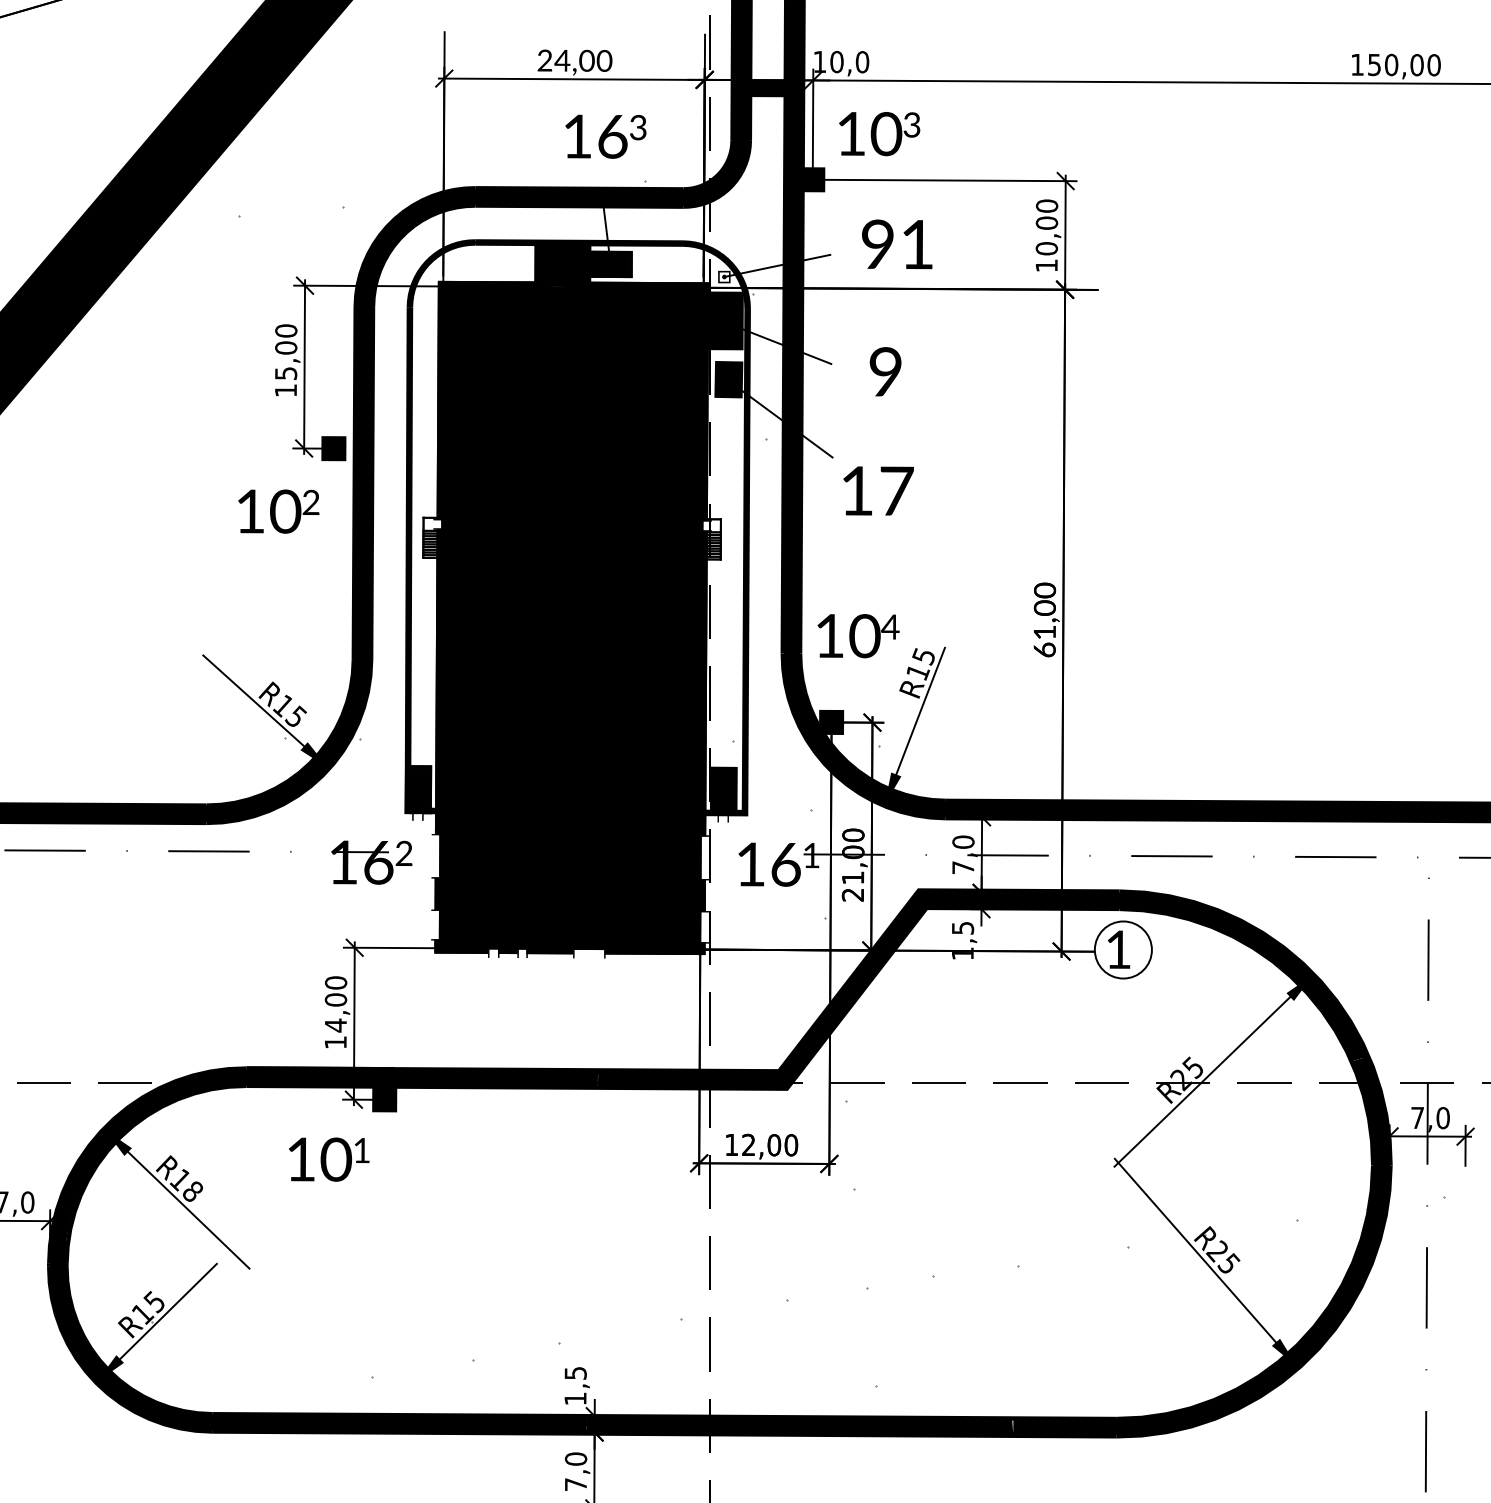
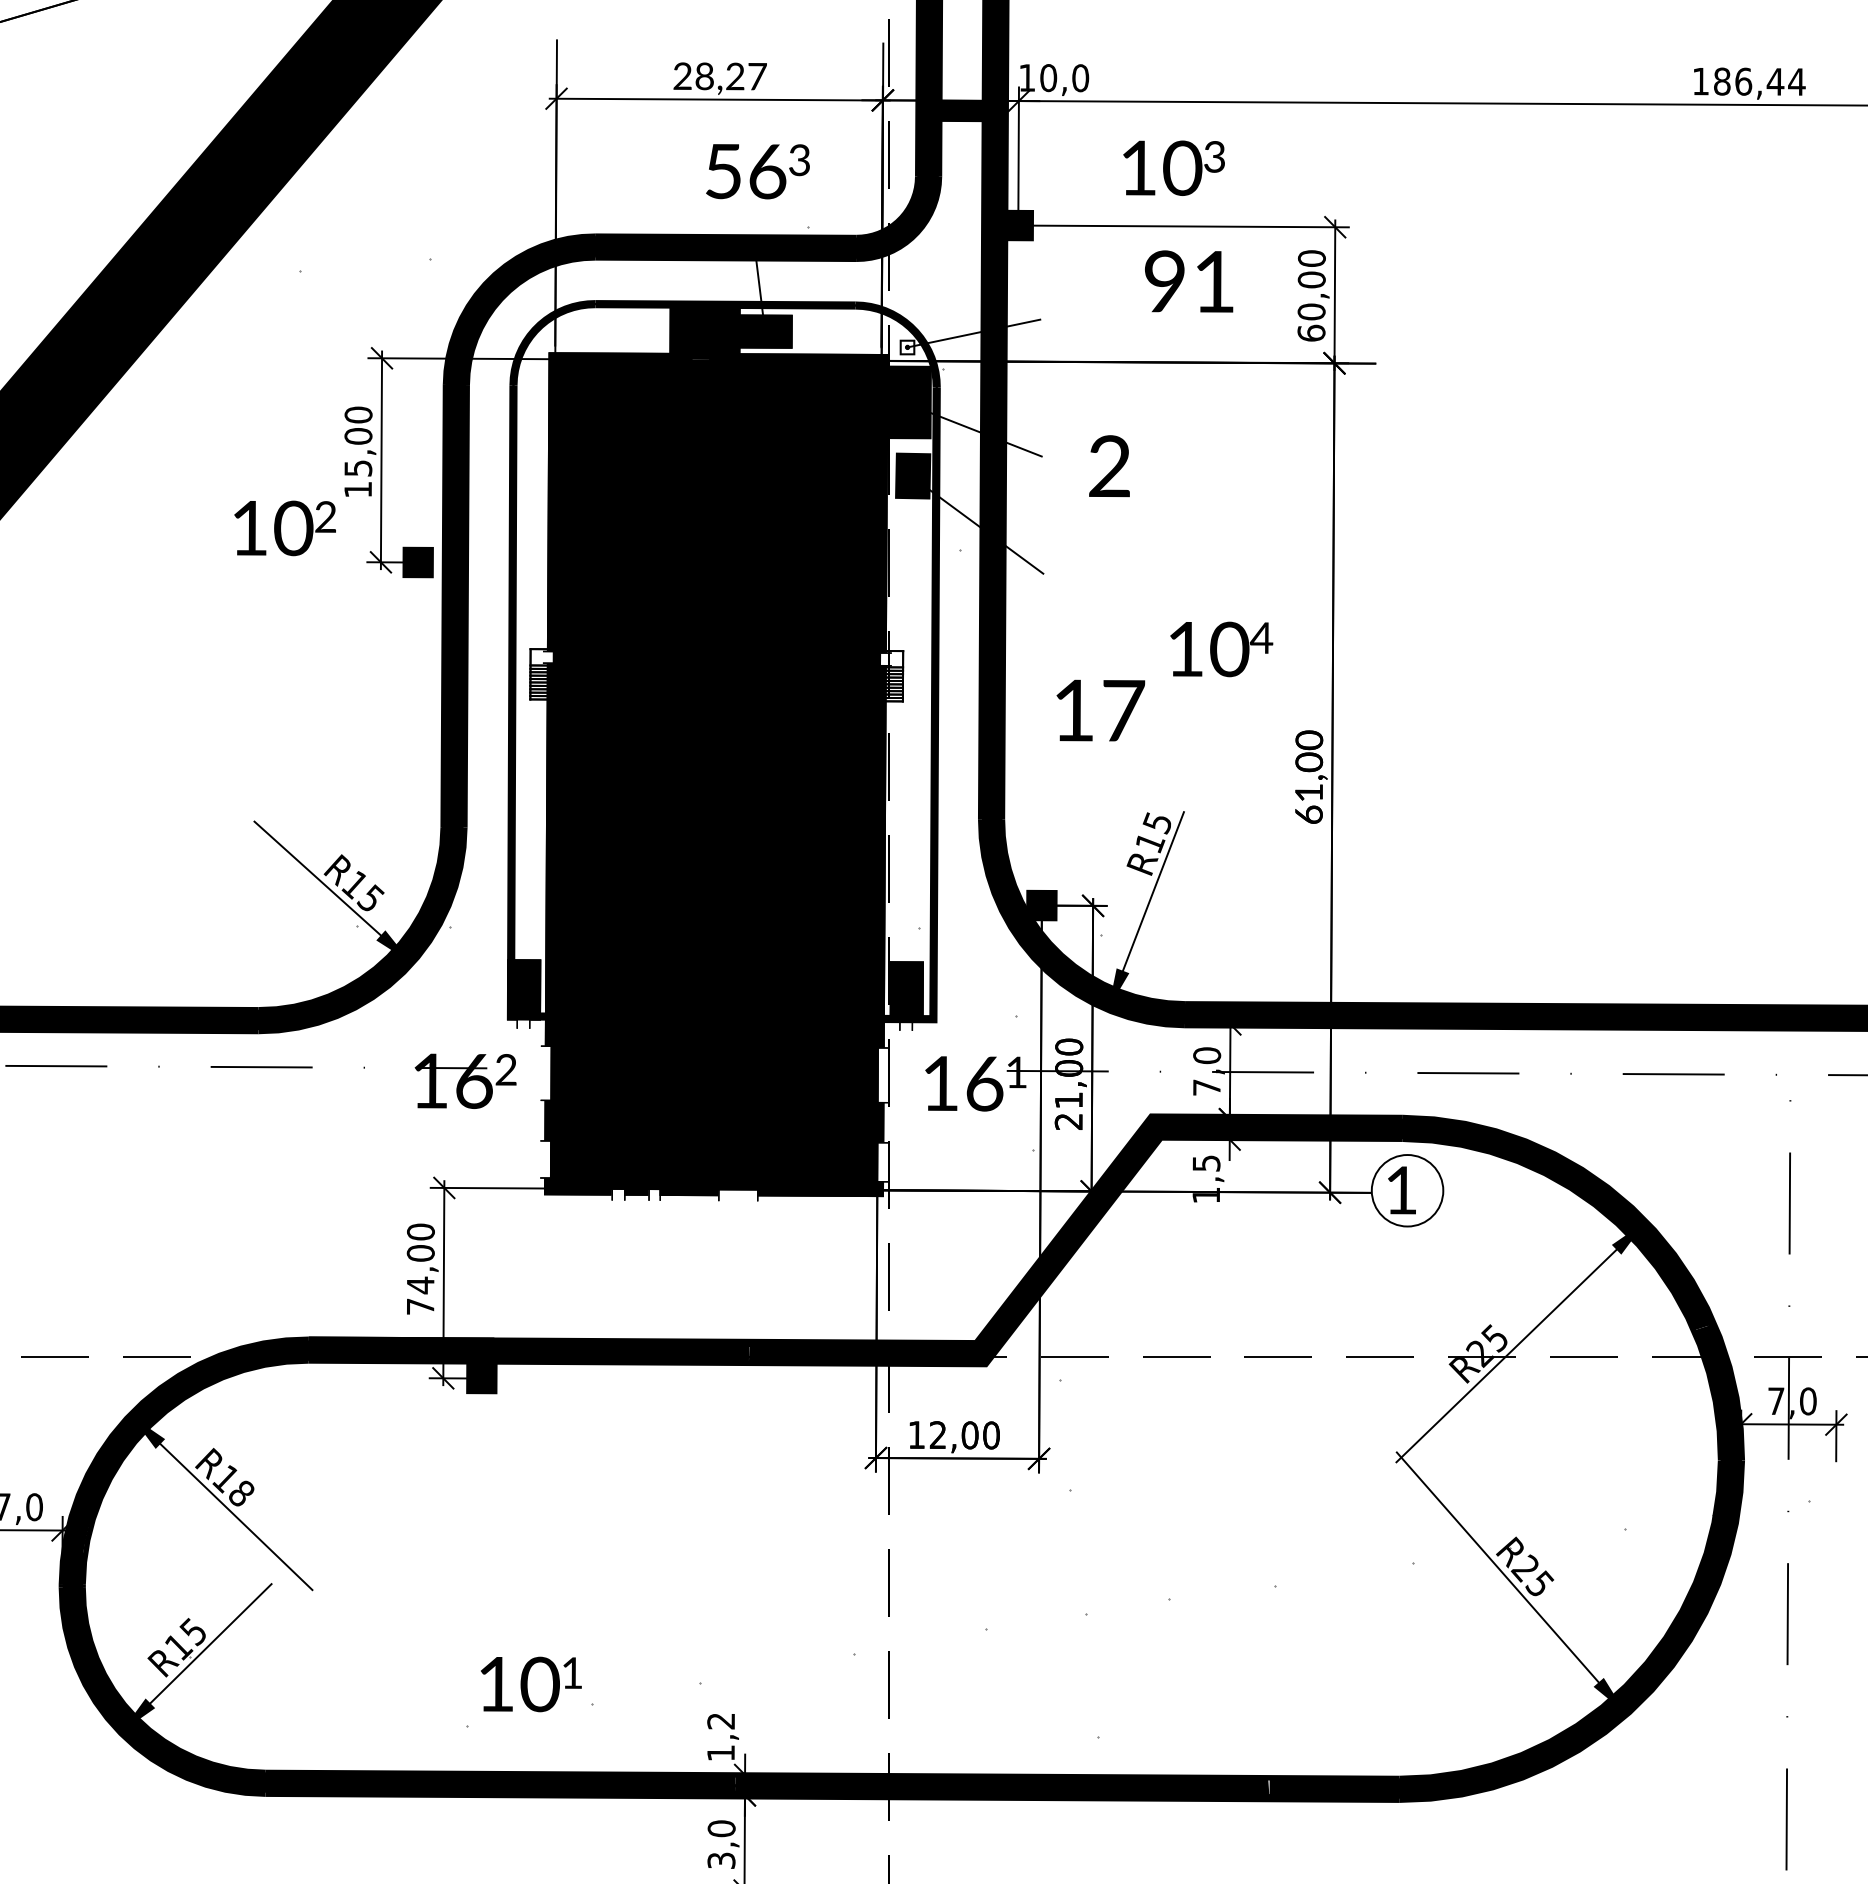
text: (583, 60) -> (730, 76), 24,00 -> 28,27
text: (1404, 64) -> (1759, 81), 150,00 -> 186,44
part: (879, 133) -> (1173, 167), moved
text: (577, 136) -> (723, 171), 16 -> 56
text: (897, 244) -> (1189, 281), moved
text: (1046, 265) -> (1311, 332), 10,00 -> 60,00
text: (885, 372) -> (1109, 466), 9 -> 2
text: (878, 490) -> (1100, 710), moved
text: (278, 511) -> (284, 528), moved
text: (858, 636) -> (1221, 649), moved
text: (335, 1042) -> (420, 1306), 14,00 -> 74,00
text: (329, 1159) -> (531, 1684), moved
text: (575, 1373) -> (721, 1721), 1,5 -> 1,2
text: (575, 1484) -> (721, 1860), 7,0 -> 3,0

